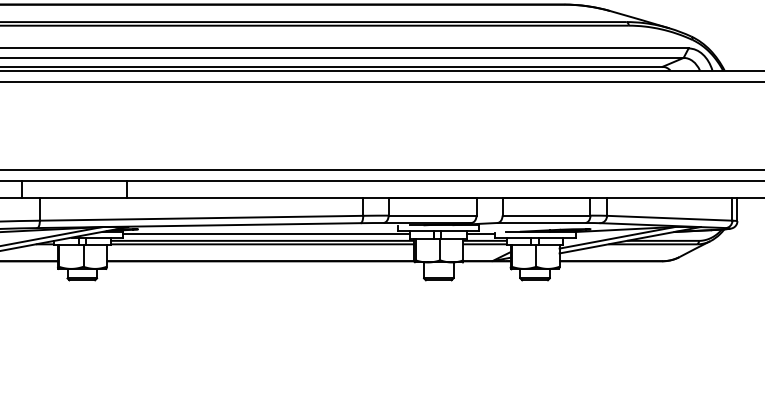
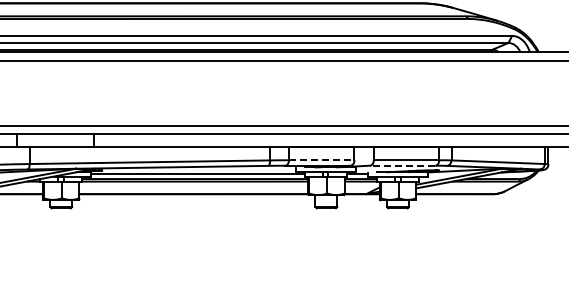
line: (432, 215) -> (321, 160), solid -> dashed
line: (541, 222) -> (402, 165), solid -> dashed

